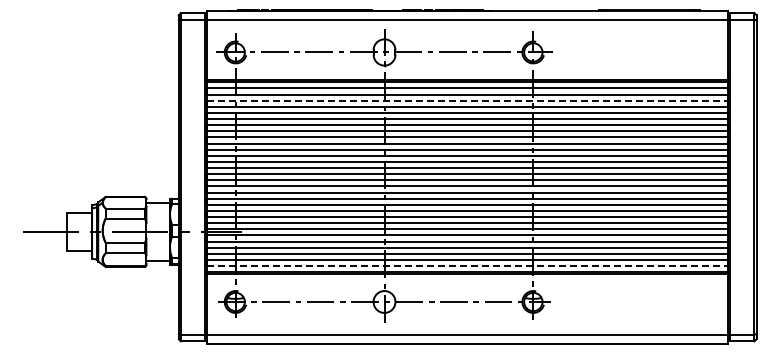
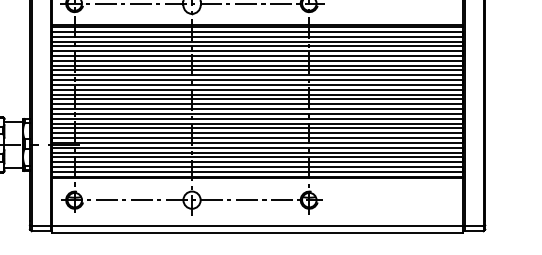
line: (468, 100) -> (258, 41), dashed -> solid
line: (468, 266) -> (258, 172), dashed -> solid

